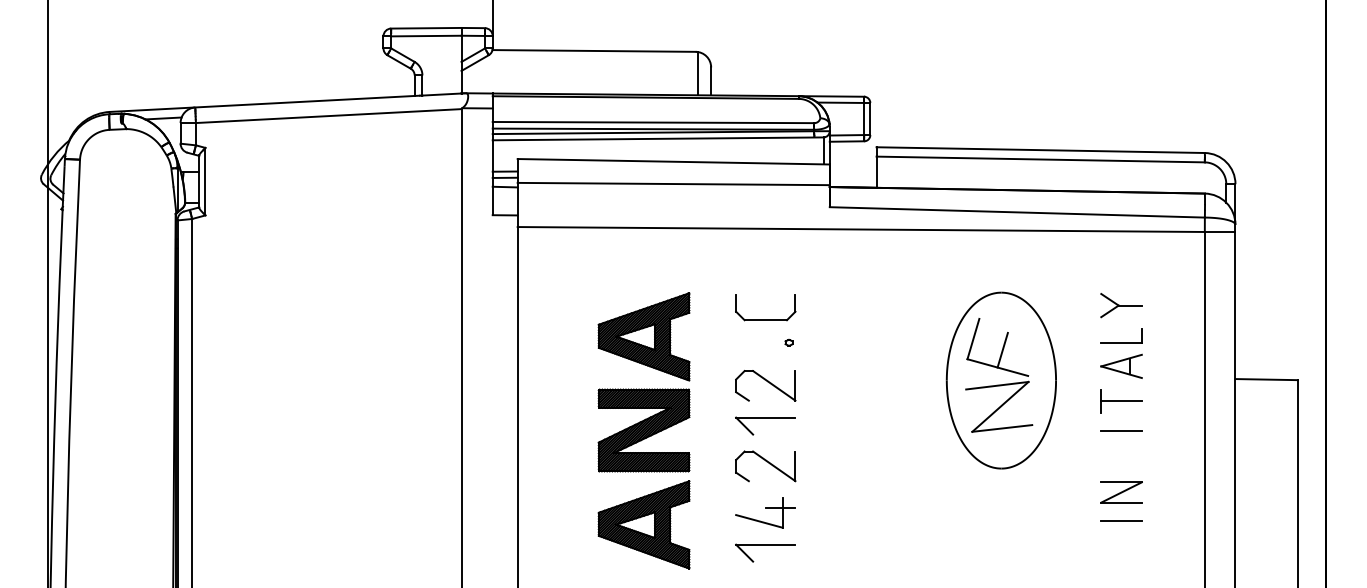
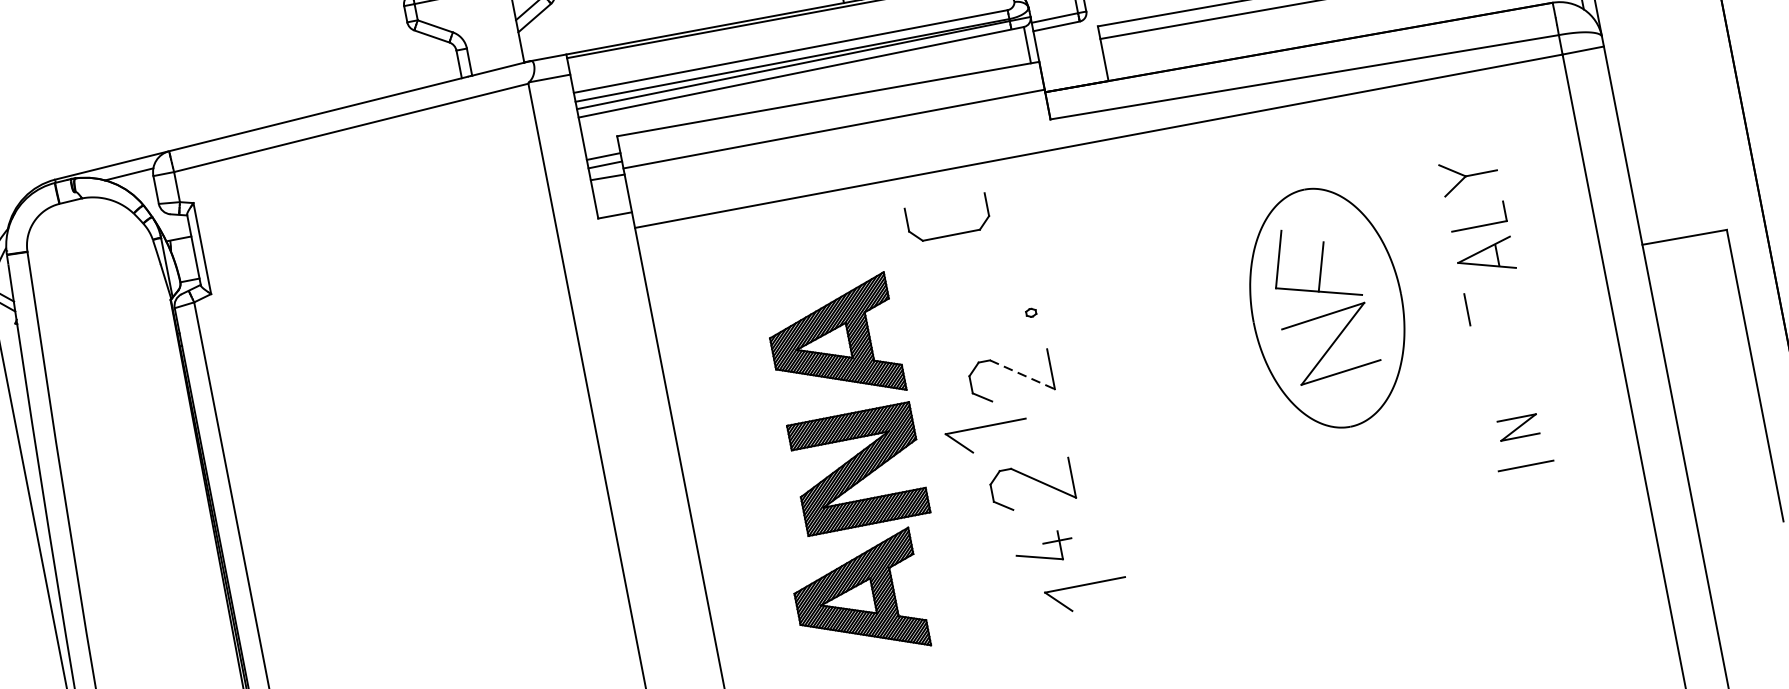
part: (765, 319) -> (950, 234), moved
line: (774, 385) -> (1022, 374), solid -> dashed
line: (1121, 401) -> (1494, 304), removed
part: (765, 418) -> (985, 427), moved
line: (1121, 431) -> (1502, 345), removed
part: (1121, 492) -> (1518, 427), size x0.7
part: (765, 512) -> (1043, 547), size x0.7
part: (643, 524) -> (857, 597), moved
part: (765, 545) -> (1084, 586), moved

